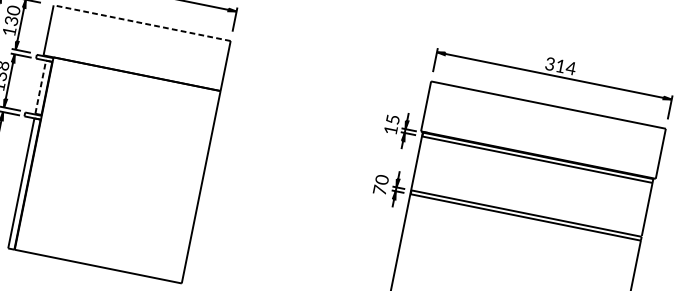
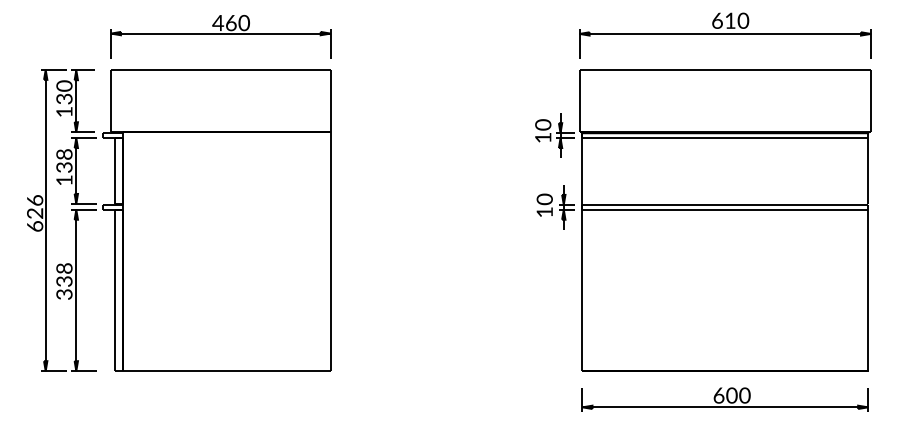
line: (141, 23) -> (220, 70), dashed -> solid
text: (560, 65) -> (730, 20), 314 -> 610
line: (41, 86) -> (115, 170), dashed -> solid
text: (393, 119) -> (543, 124), 15 -> 10
text: (379, 189) -> (544, 211), 70 -> 10

